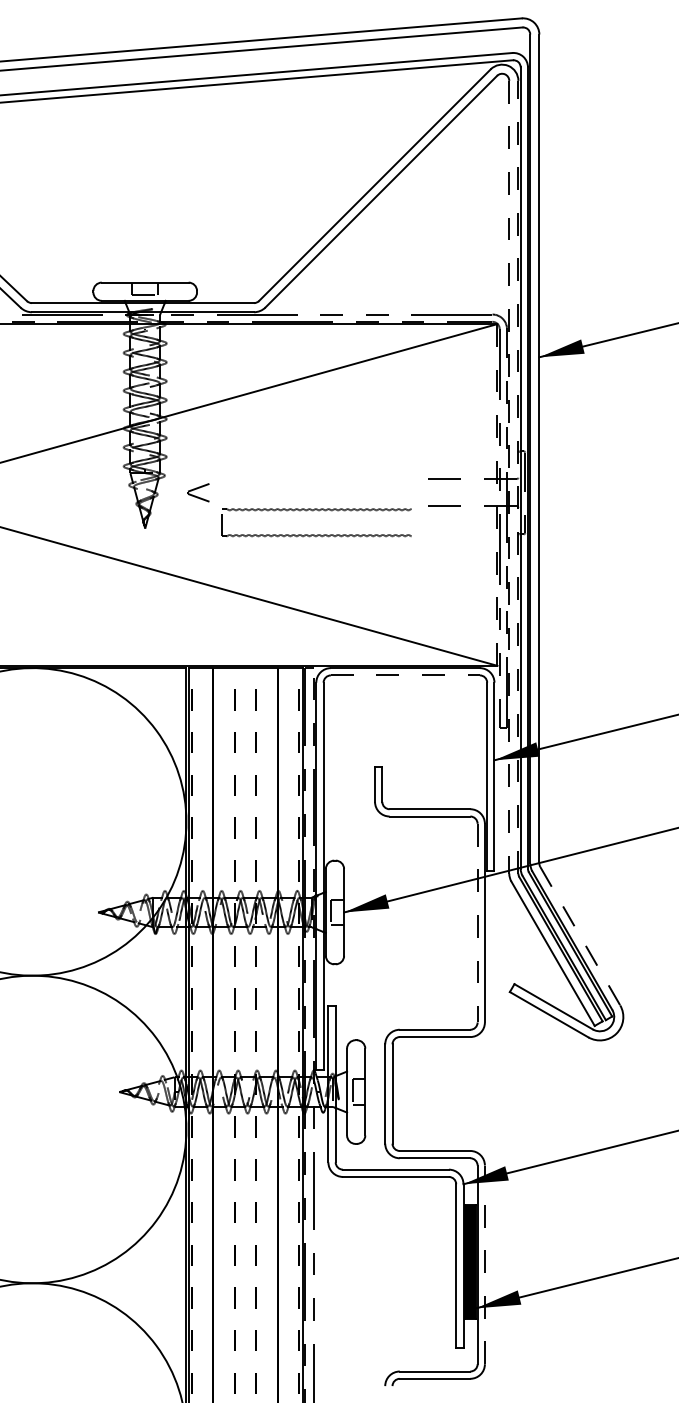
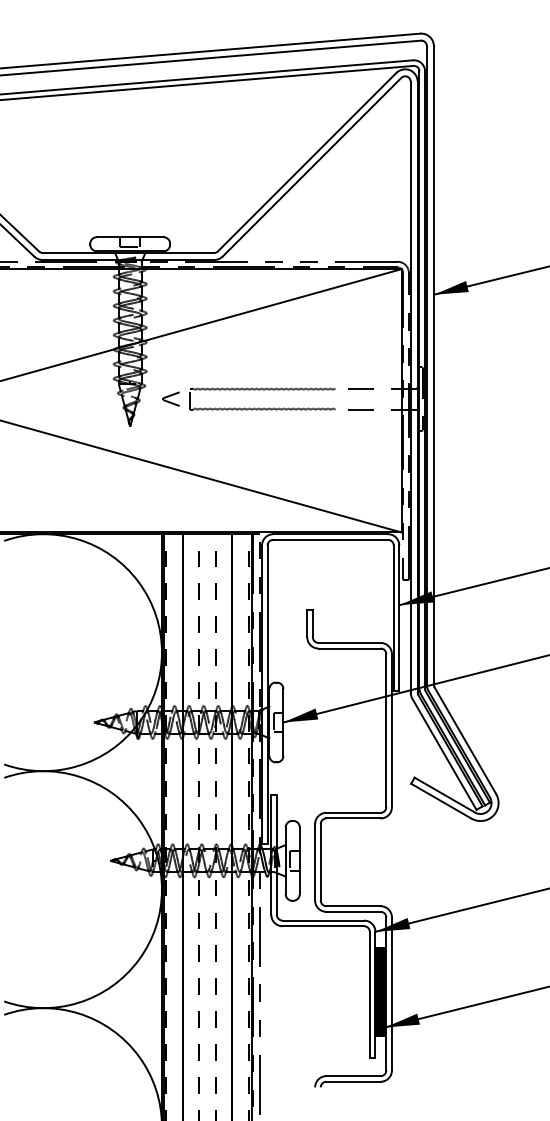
line: (518, 476) -> (417, 386), dashed -> solid
line: (509, 477) -> (410, 387), dashed -> solid
line: (497, 494) -> (401, 400), dashed -> solid
part: (318, 511) -> (263, 390), moved
line: (406, 674) -> (331, 539), dashed -> solid
line: (477, 922) -> (386, 730), dashed -> solid
line: (580, 935) -> (465, 740), dashed -> solid
line: (484, 1264) -> (391, 993), dashed -> solid

